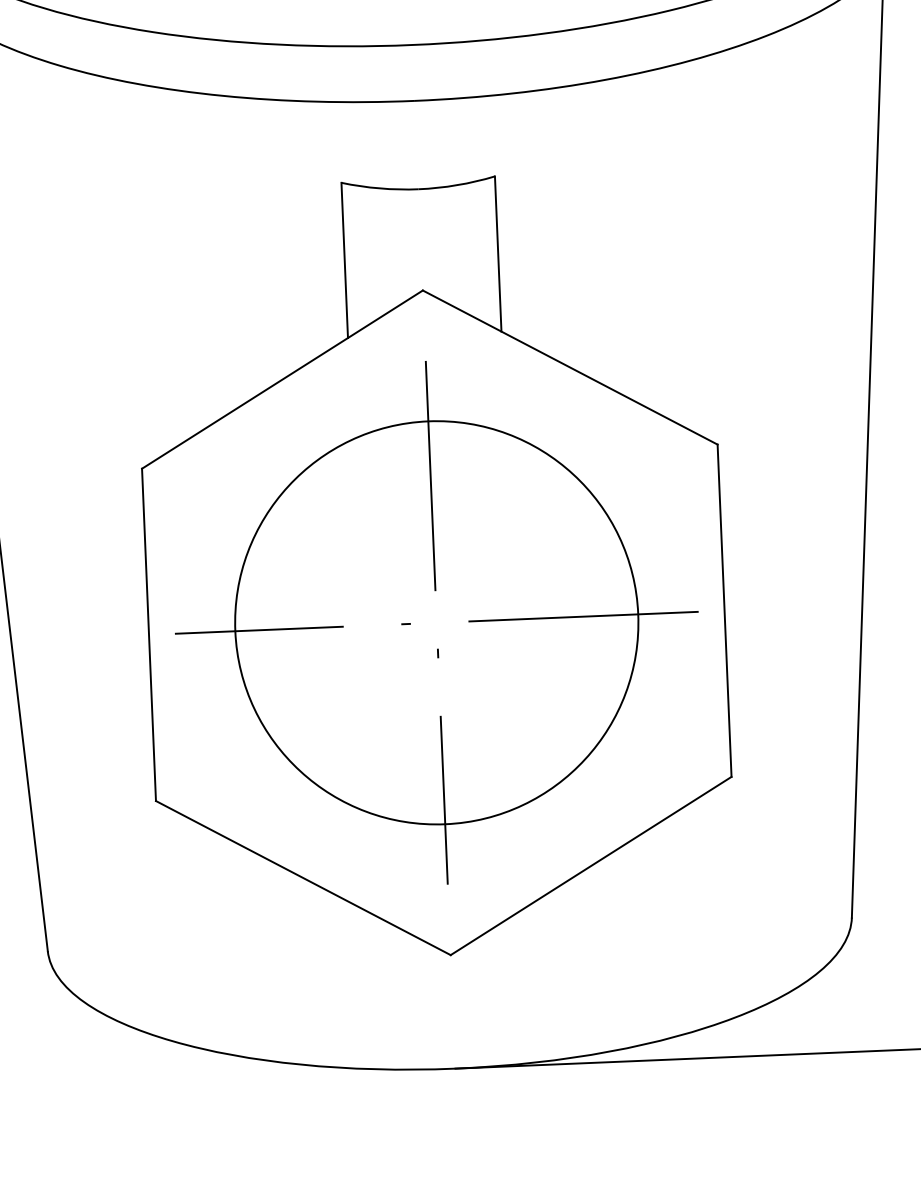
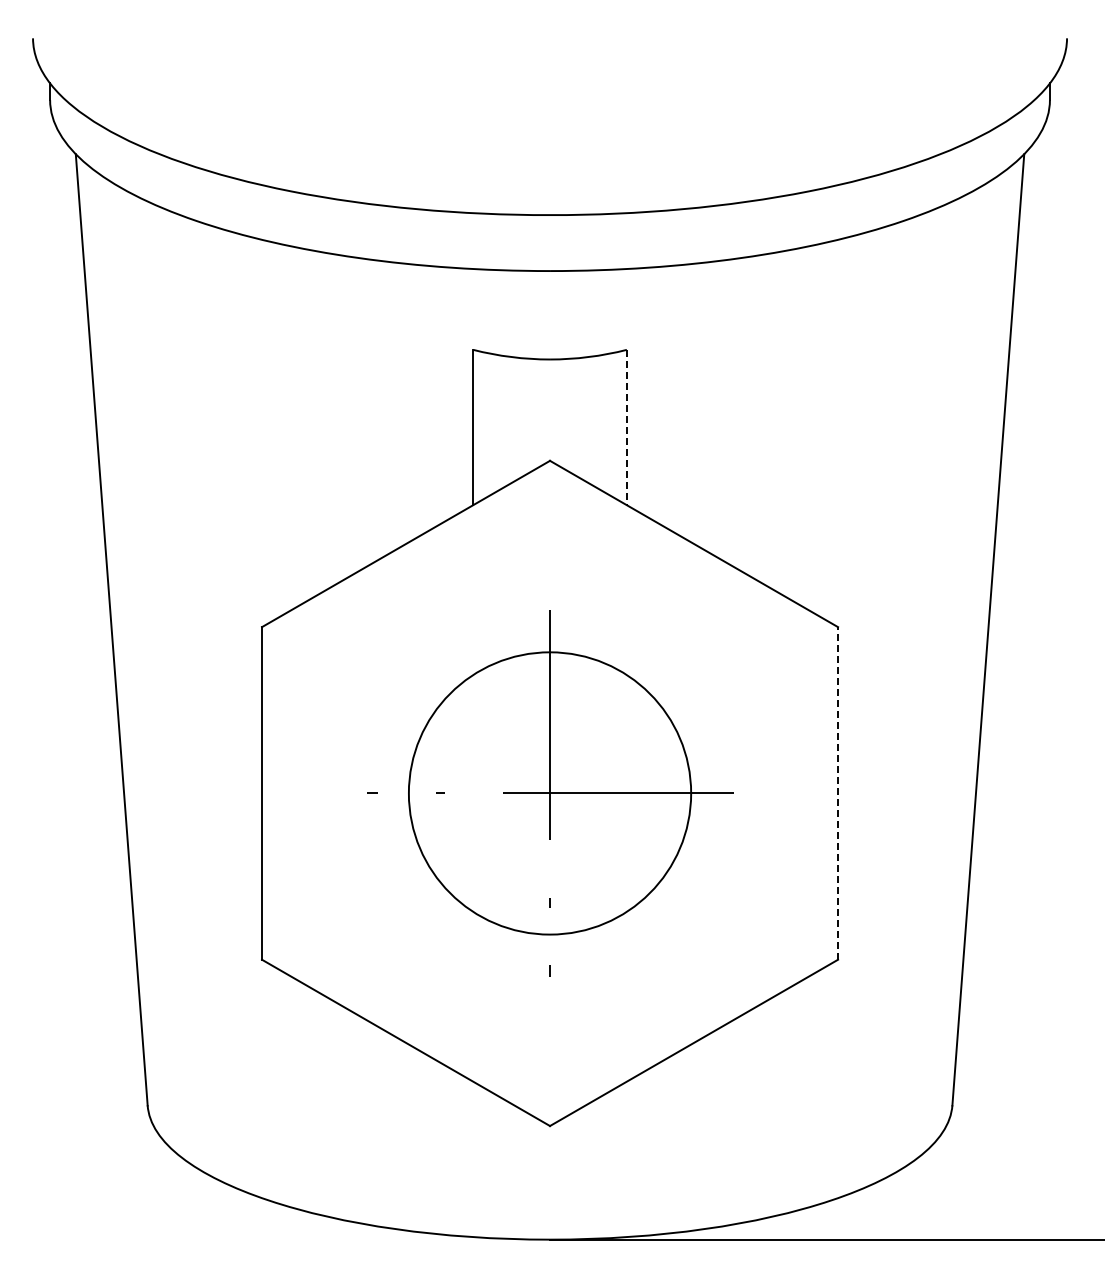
line: (497, 253) -> (626, 427), solid -> dashed
line: (724, 609) -> (838, 792), solid -> dashed
part: (436, 622) -> (549, 793), size x0.7

